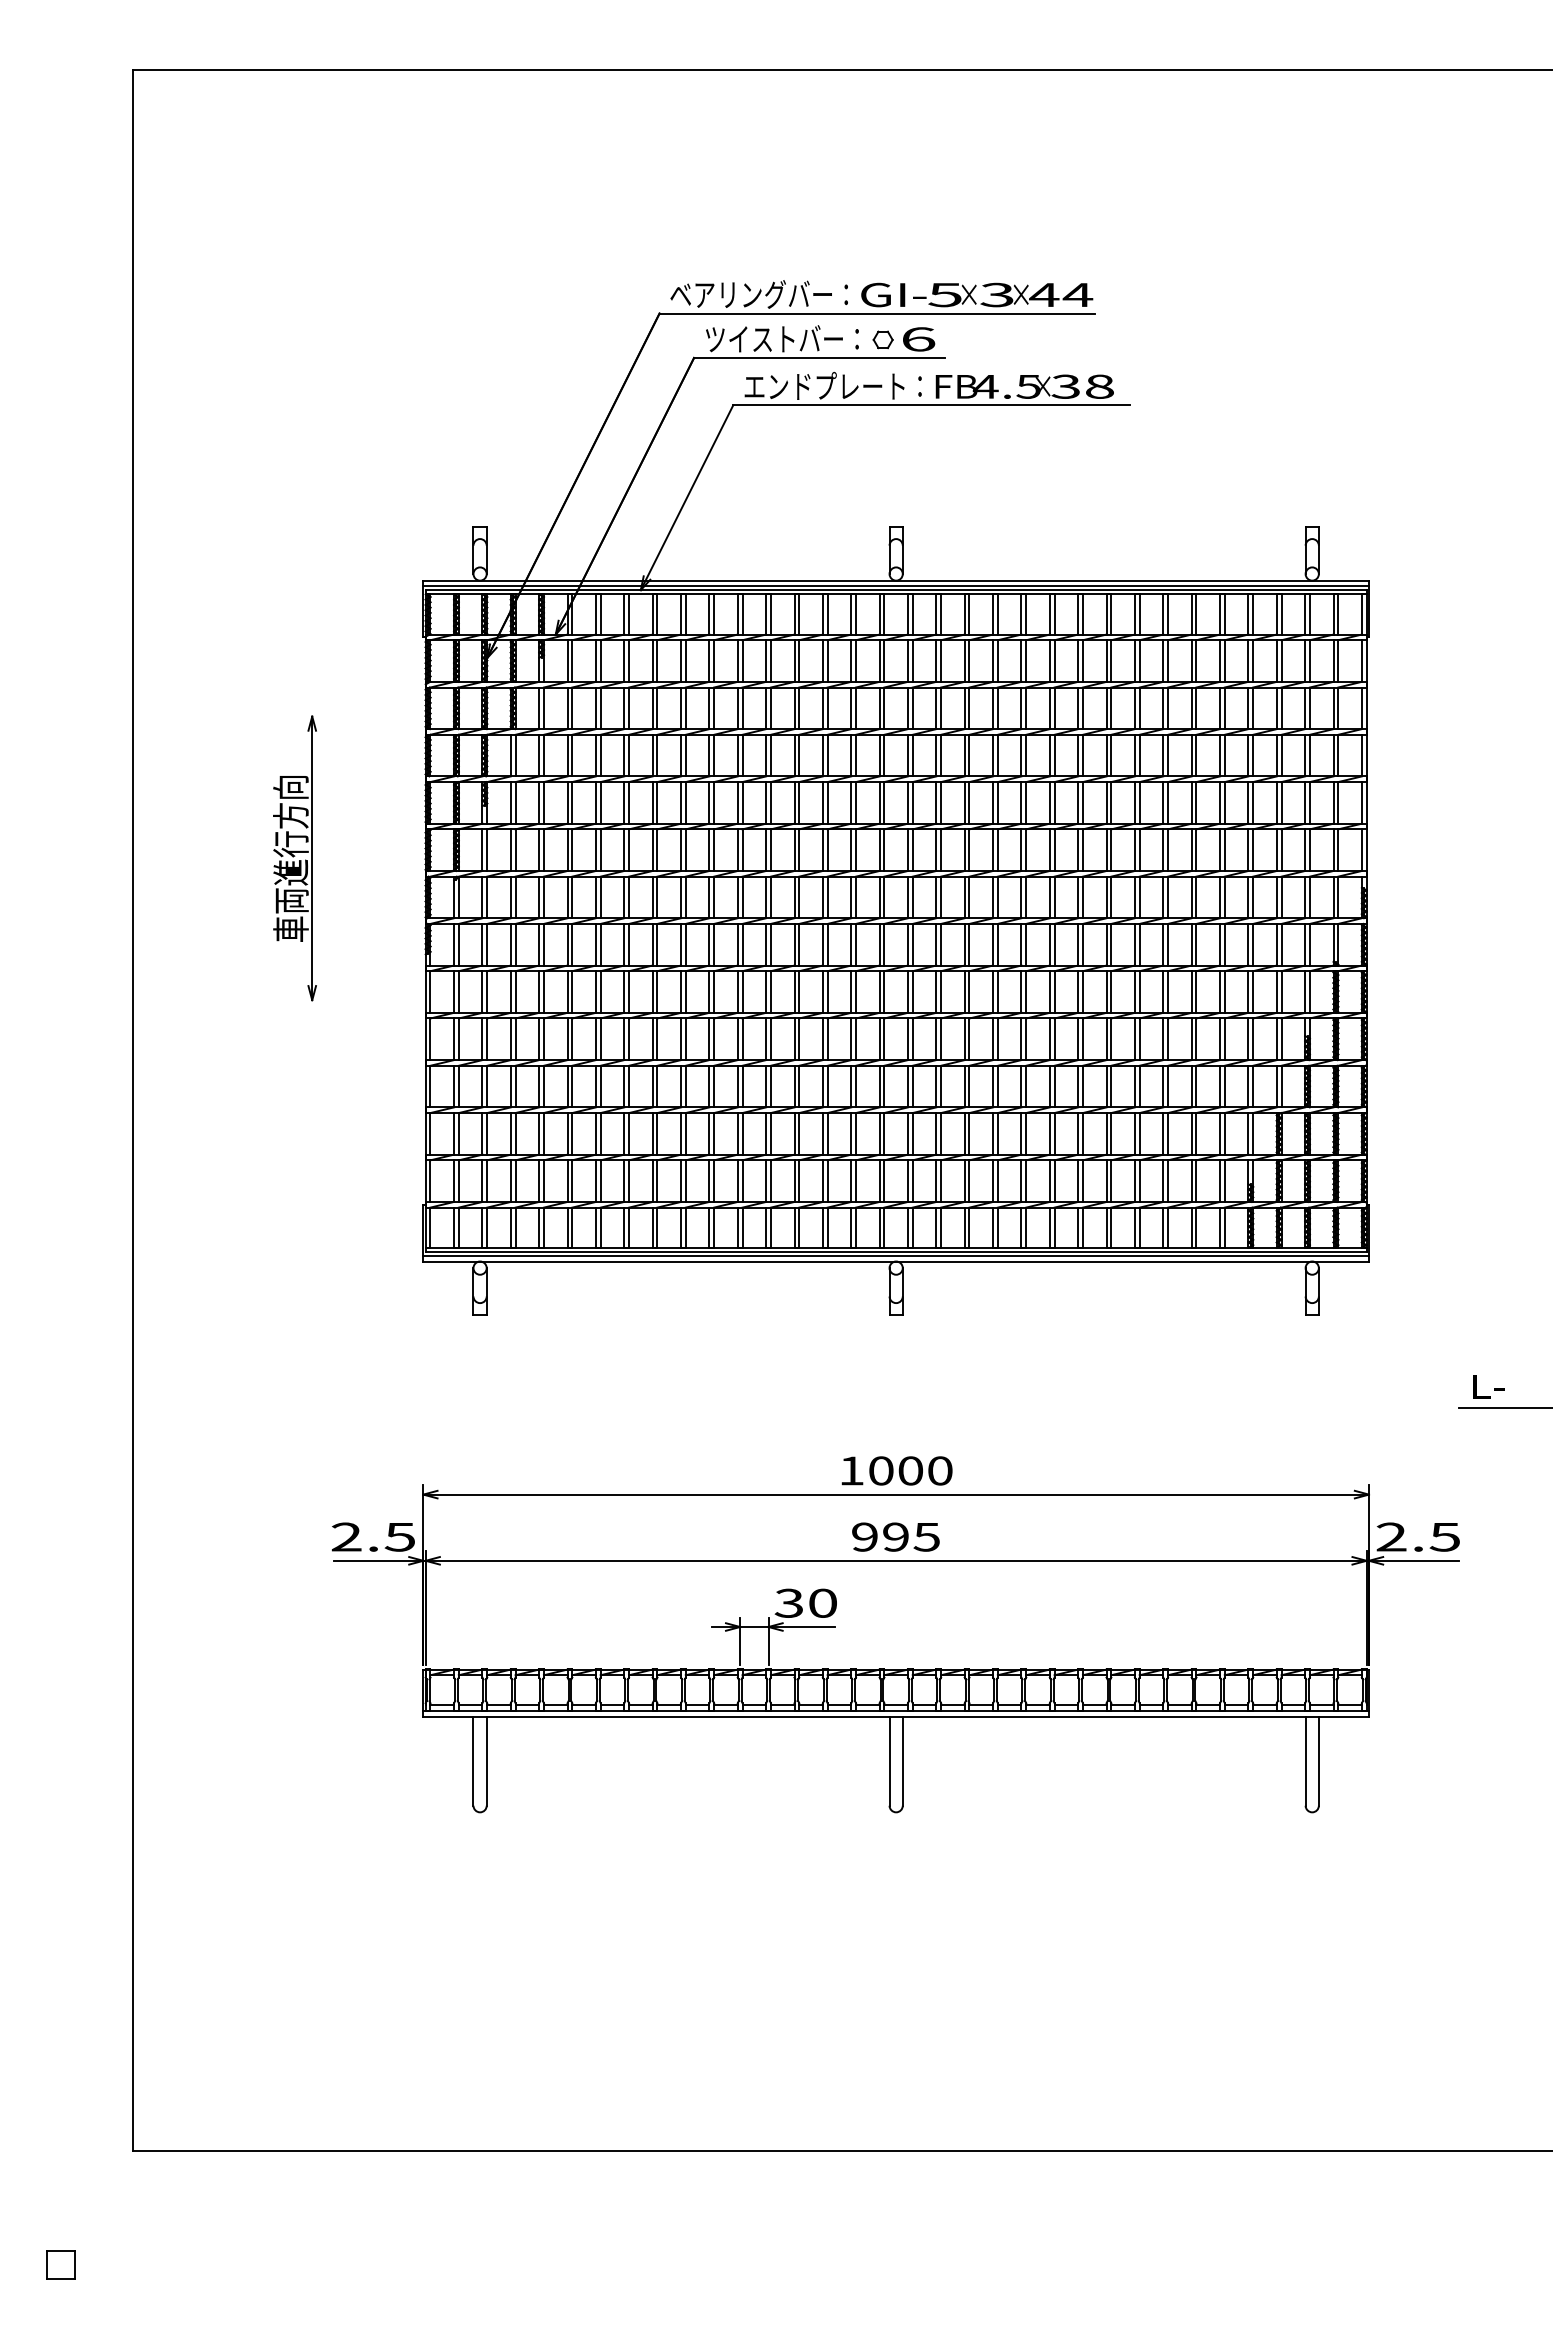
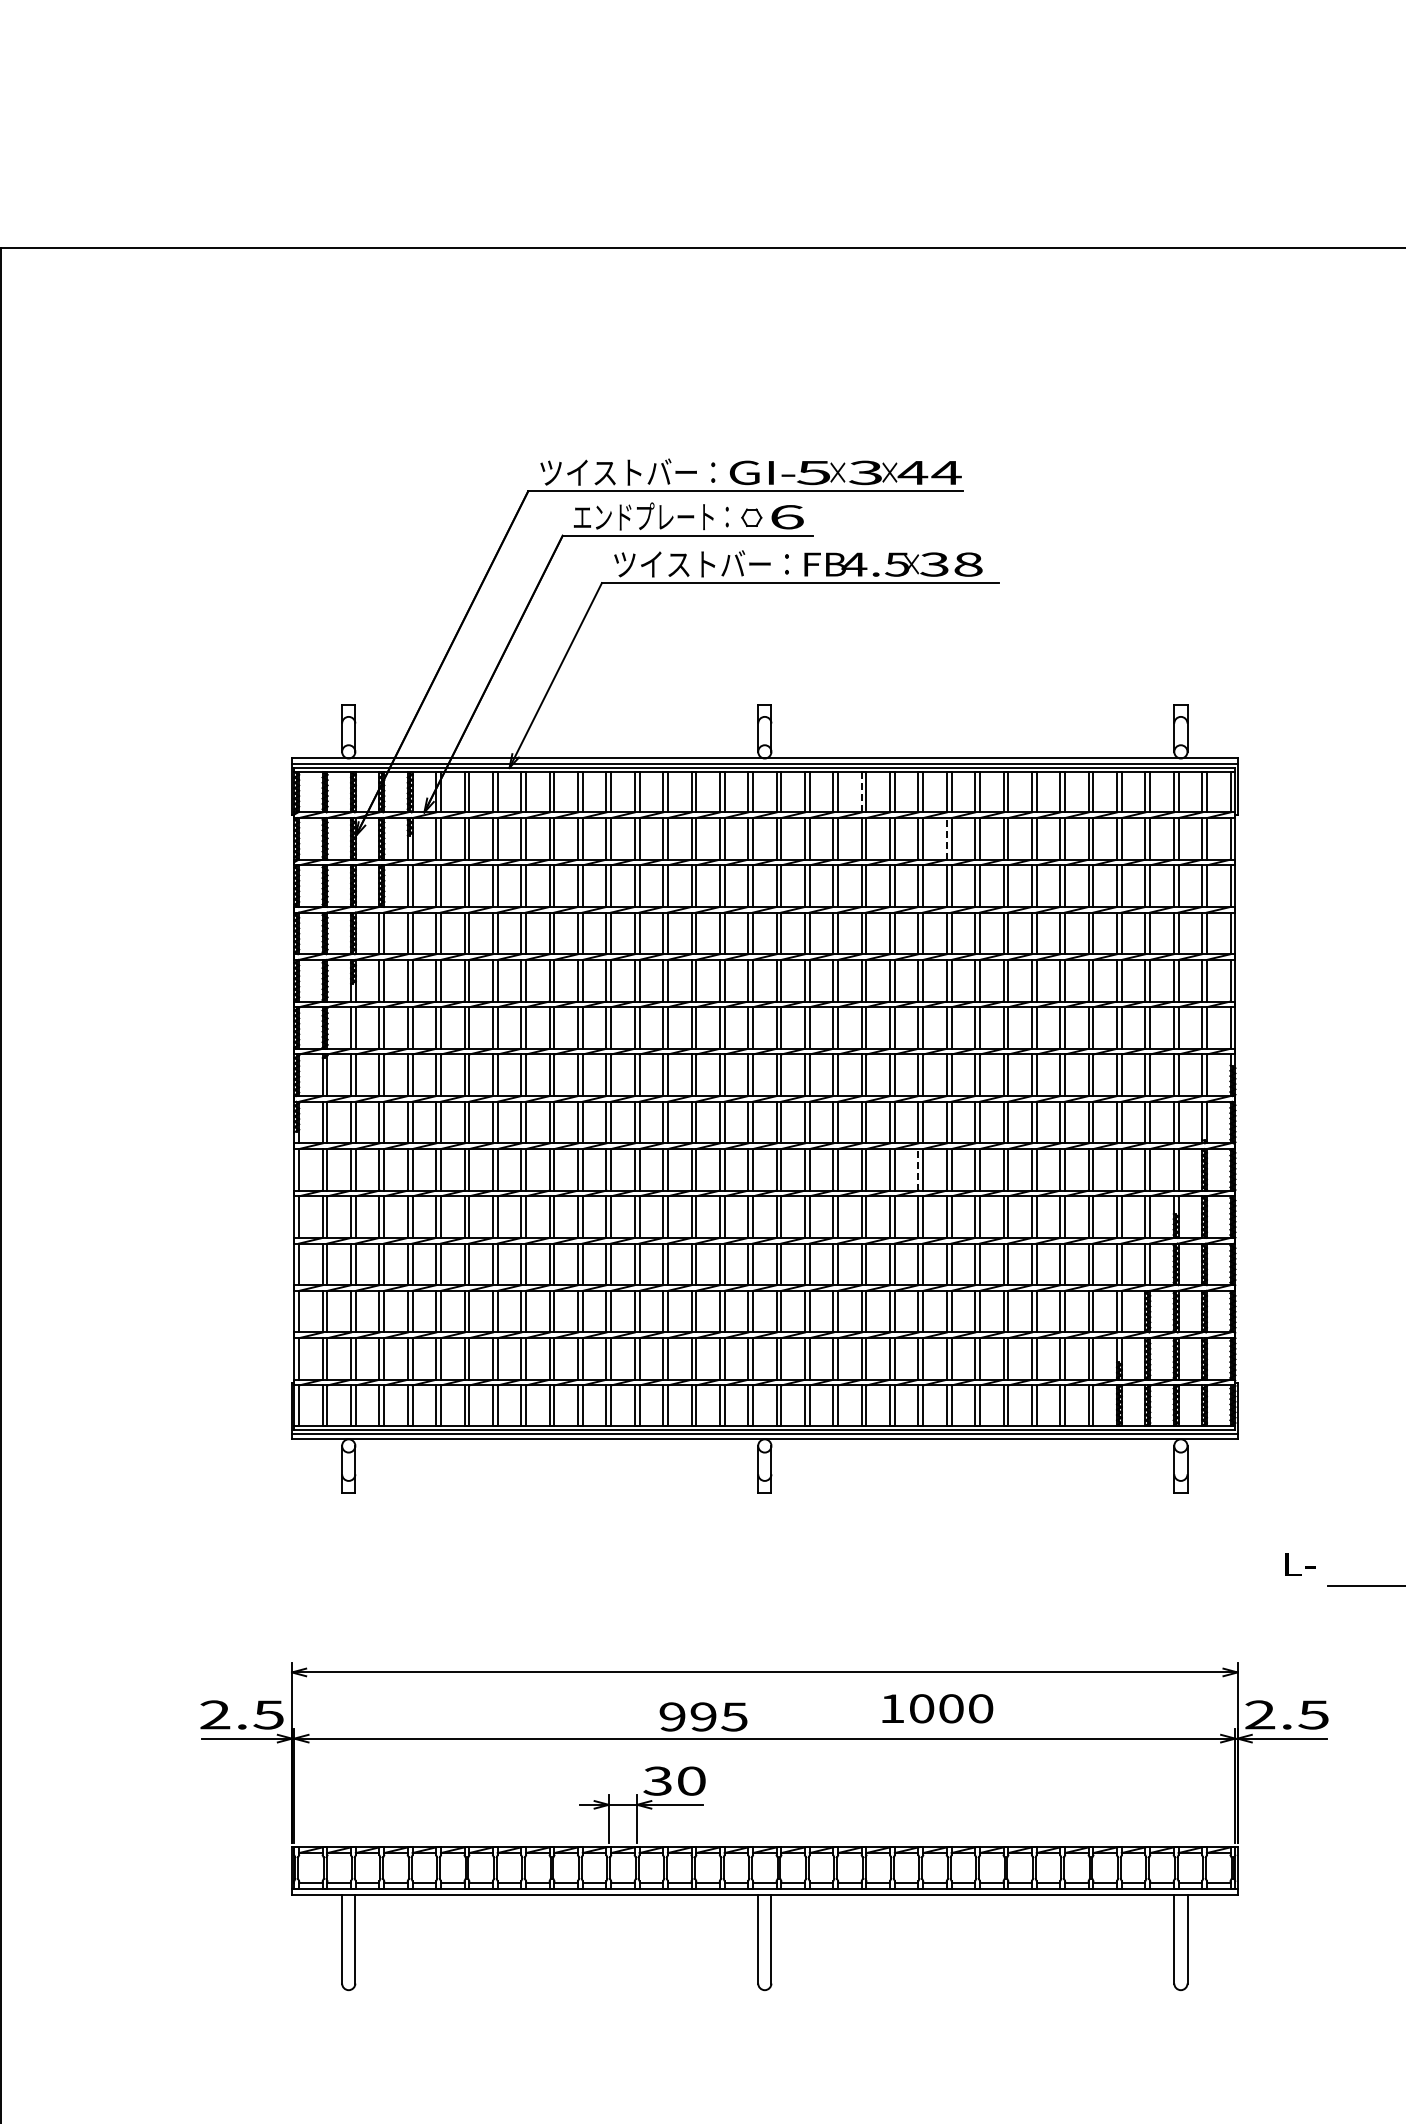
text: (758, 294) -> (627, 472), ベアリングバー： -> ツイストバー：
text: (782, 338) -> (651, 516), ツイストバー： -> エンドプレート：
text: (832, 385) -> (701, 563), エンドプレート： -> ツイストバー：
line: (993, 613) -> (862, 791), solid -> dashed
line: (1078, 661) -> (947, 839), solid -> dashed
part: (294, 858) -> (163, 1036), removed
line: (1049, 992) -> (918, 1170), solid -> dashed
text: (1488, 1386) -> (1300, 1564), moved
text: (896, 1470) -> (937, 1708), moved
text: (895, 1536) -> (703, 1716), moved

